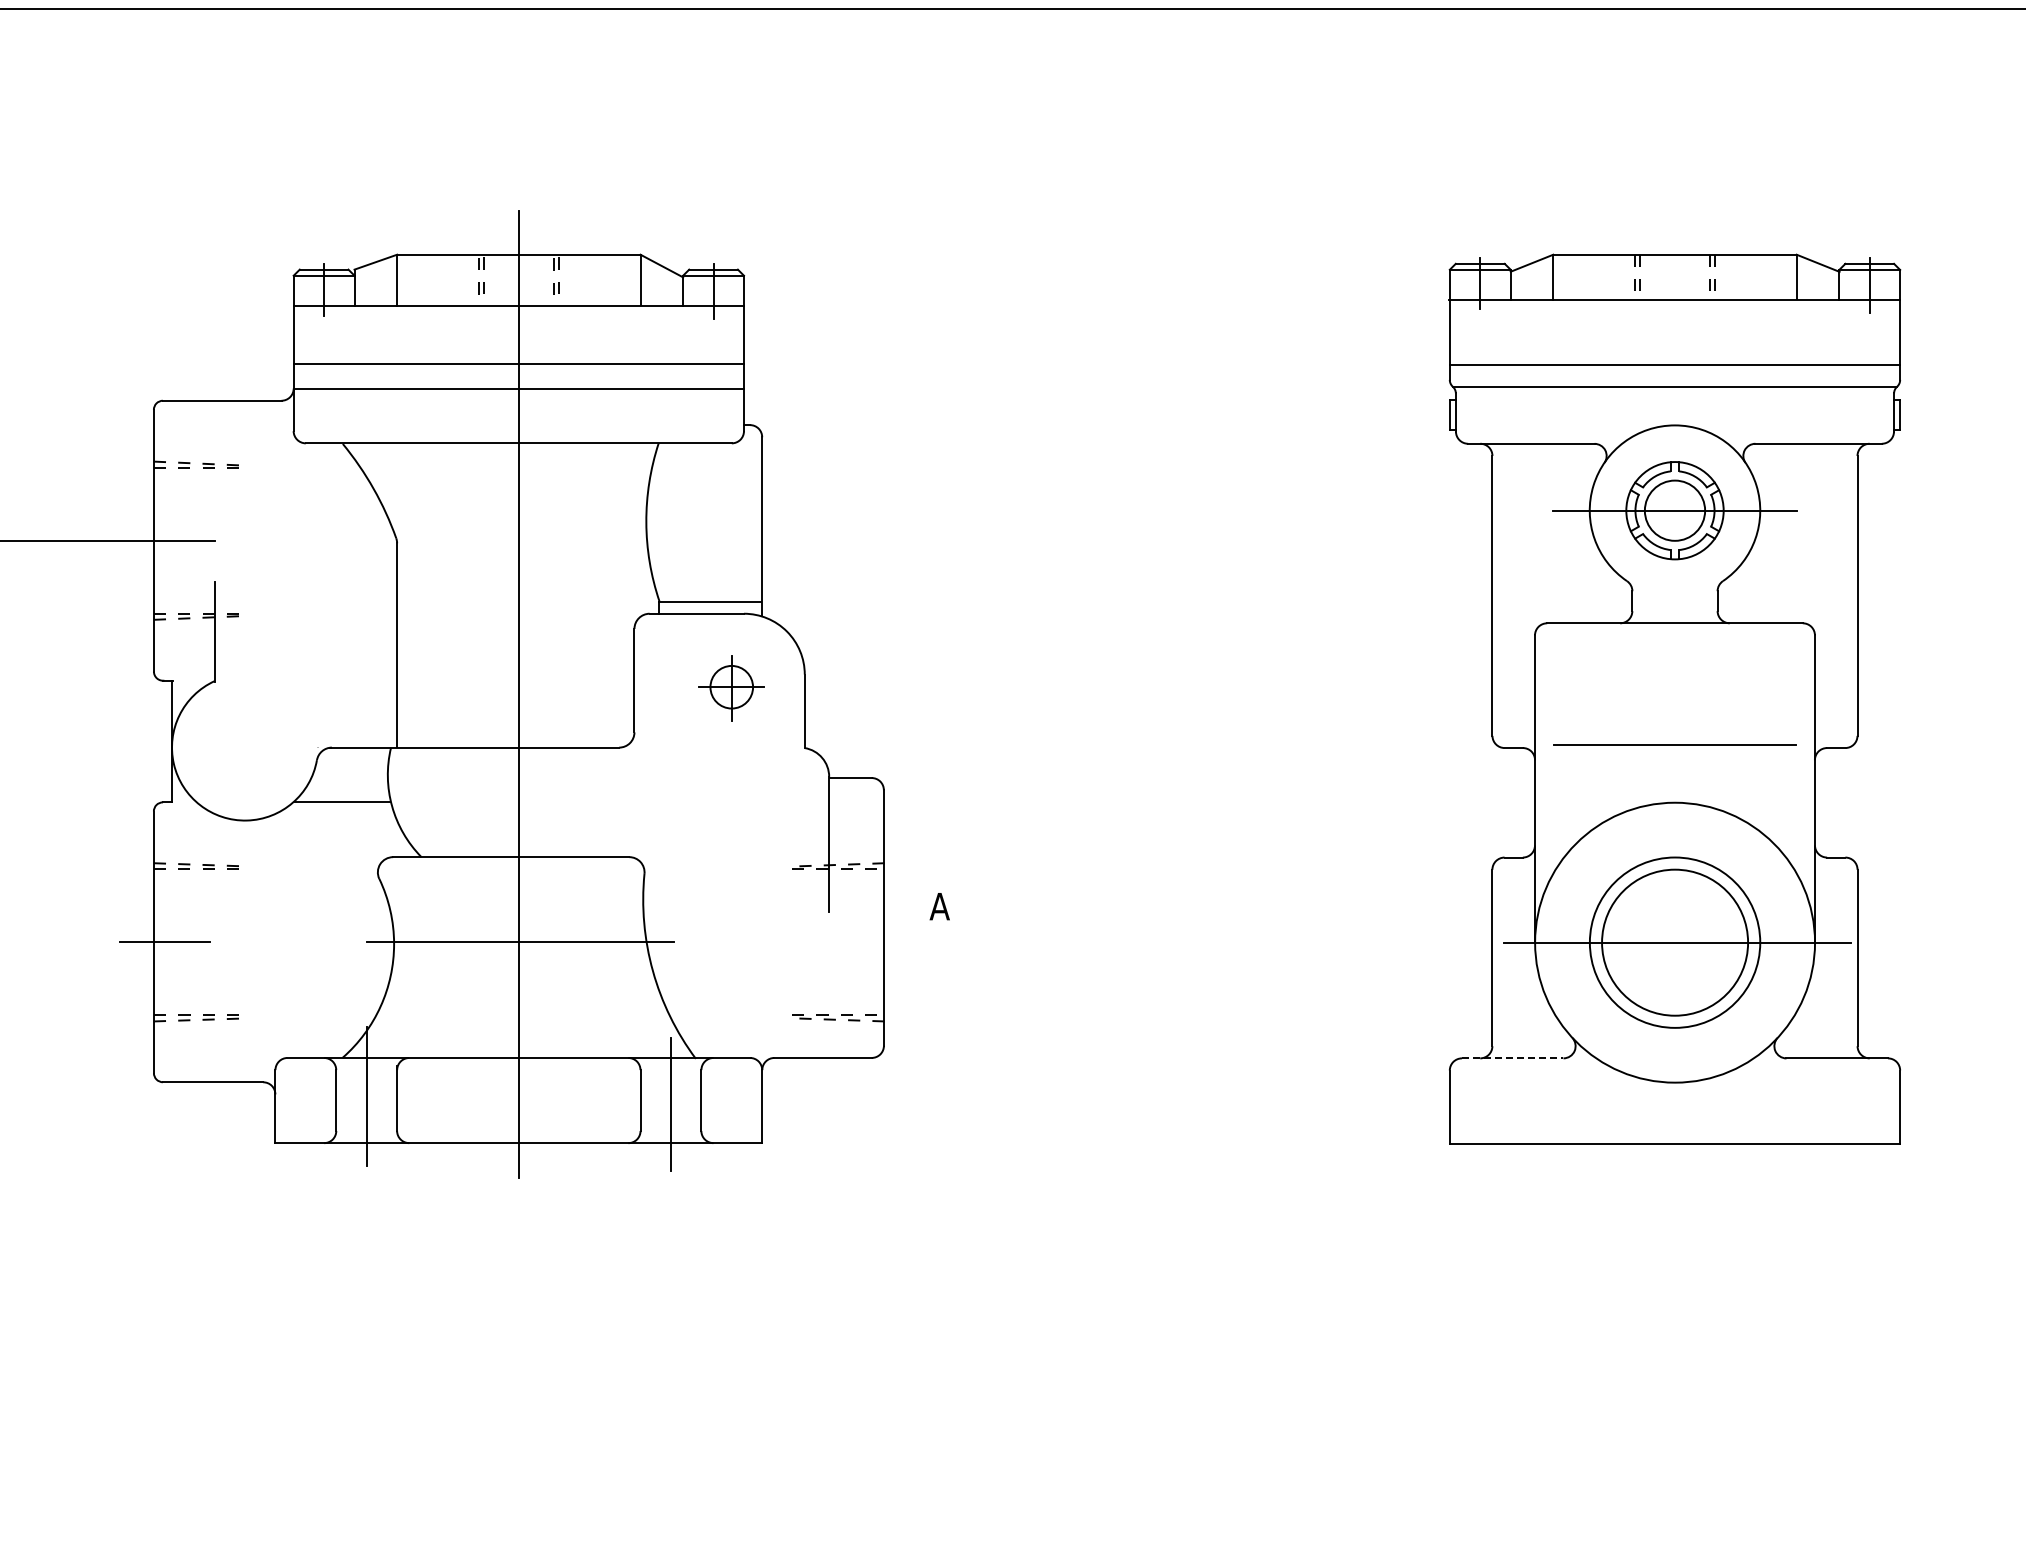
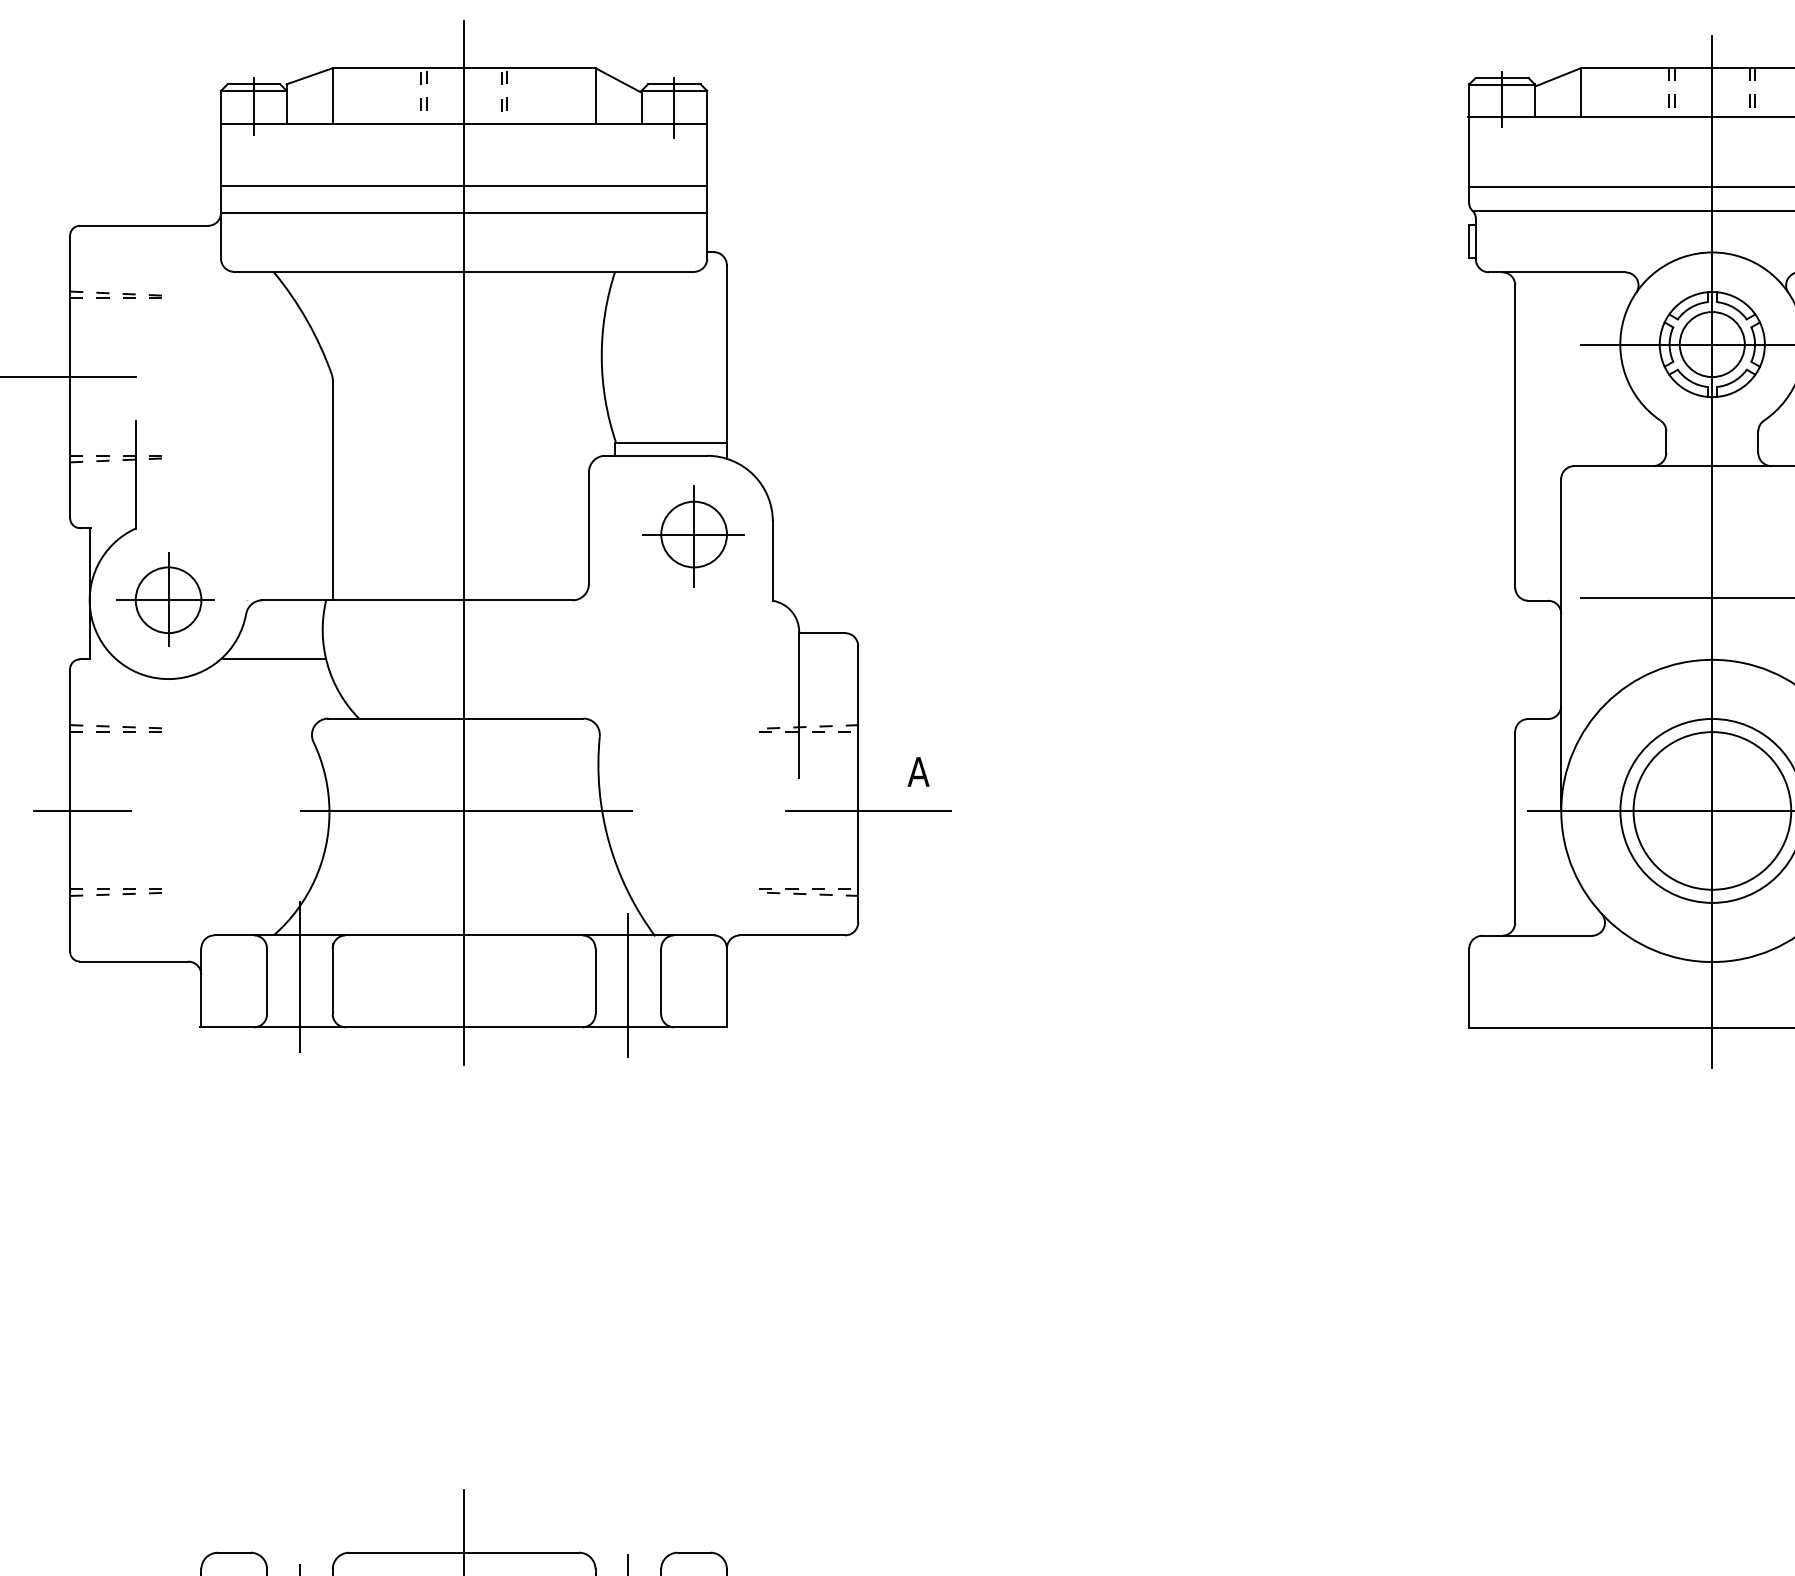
part: (731, 688) -> (693, 536), size x1.43
line: (1675, 702) -> (1712, 551), added
part: (241, 746) -> (164, 599), added
line: (893, 942) -> (868, 810), added
line: (1512, 1058) -> (1536, 935), dashed -> solid

